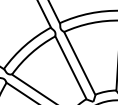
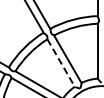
line: (71, 68) -> (61, 63), solid -> dashed

